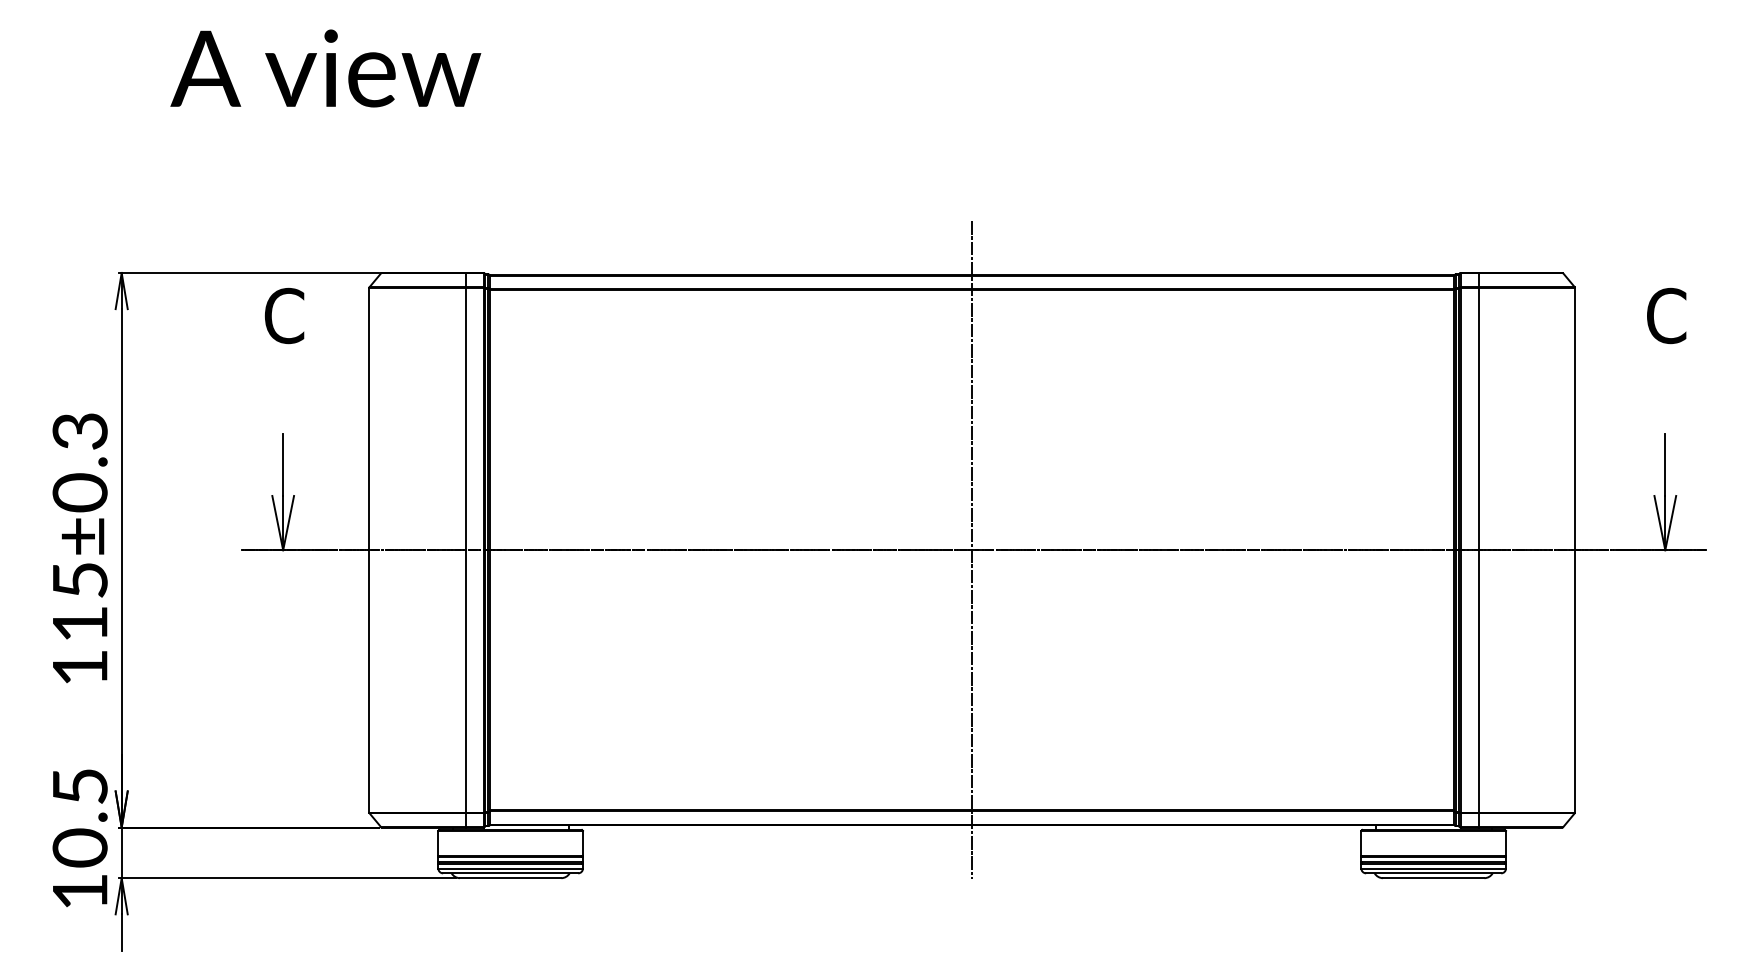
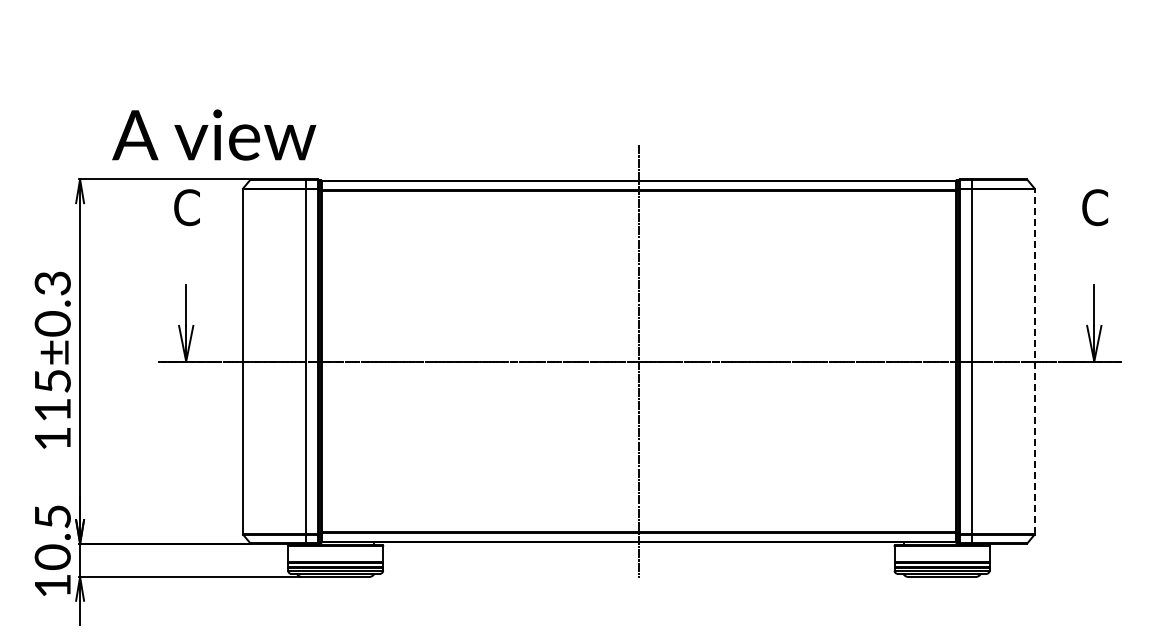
text: (326, 67) -> (214, 134), moved
line: (1574, 550) -> (1034, 361), solid -> dashed

